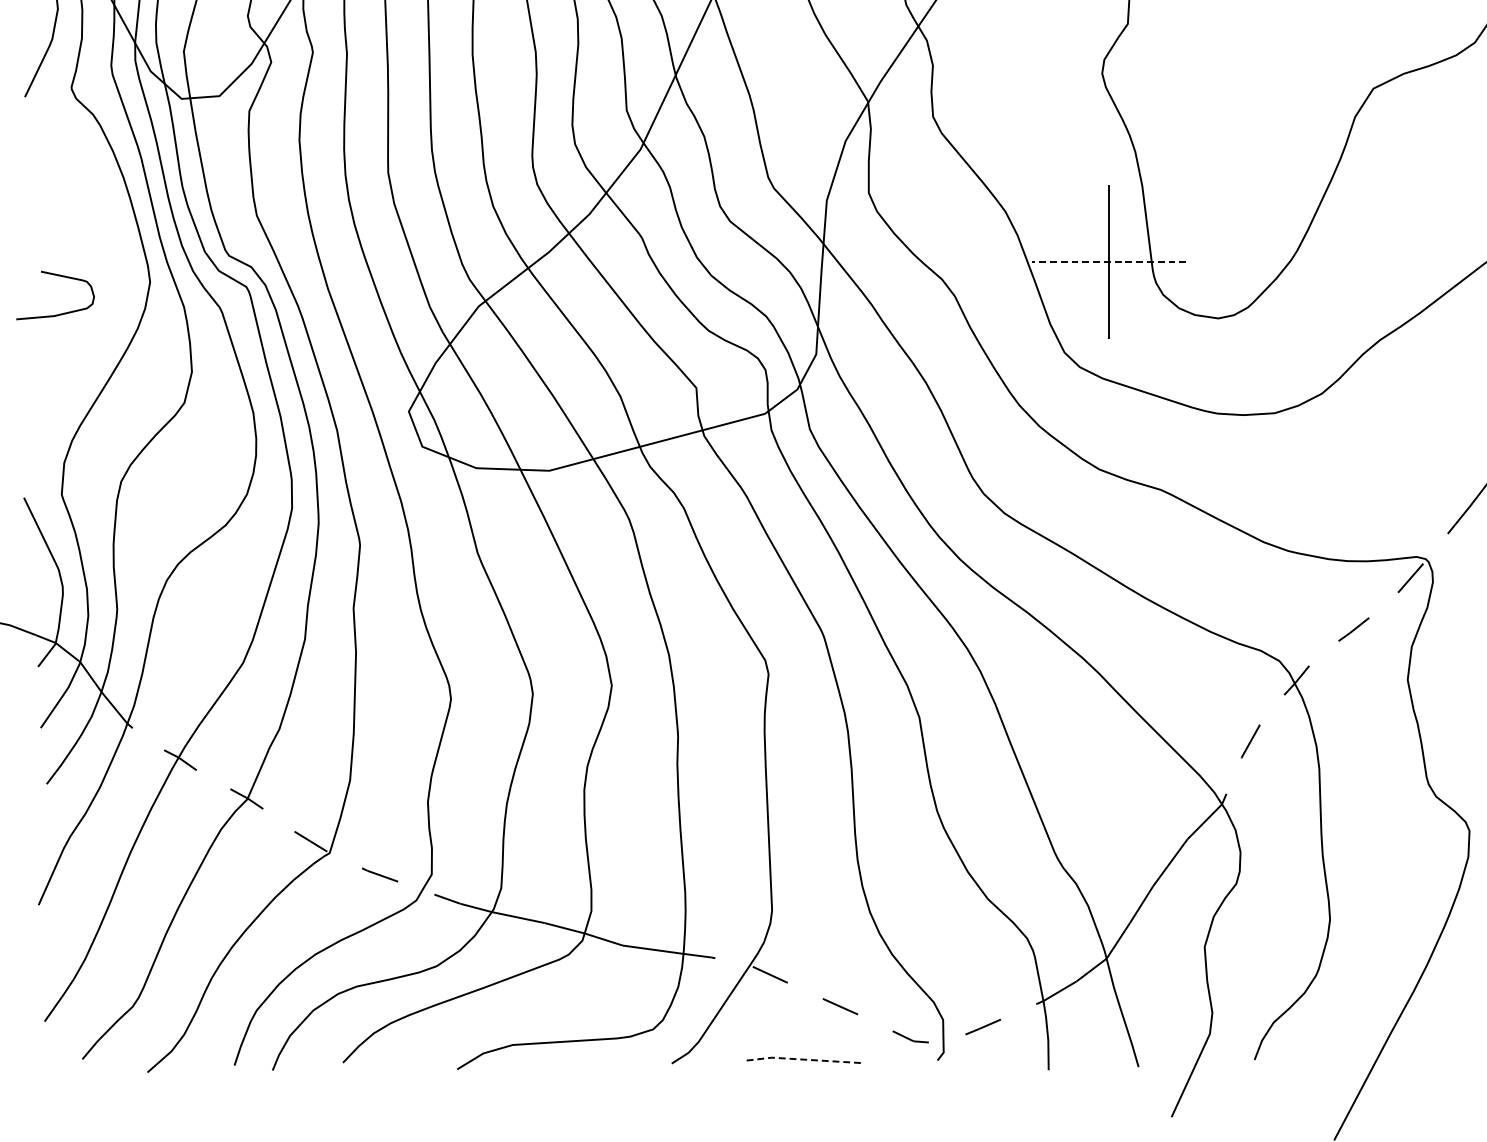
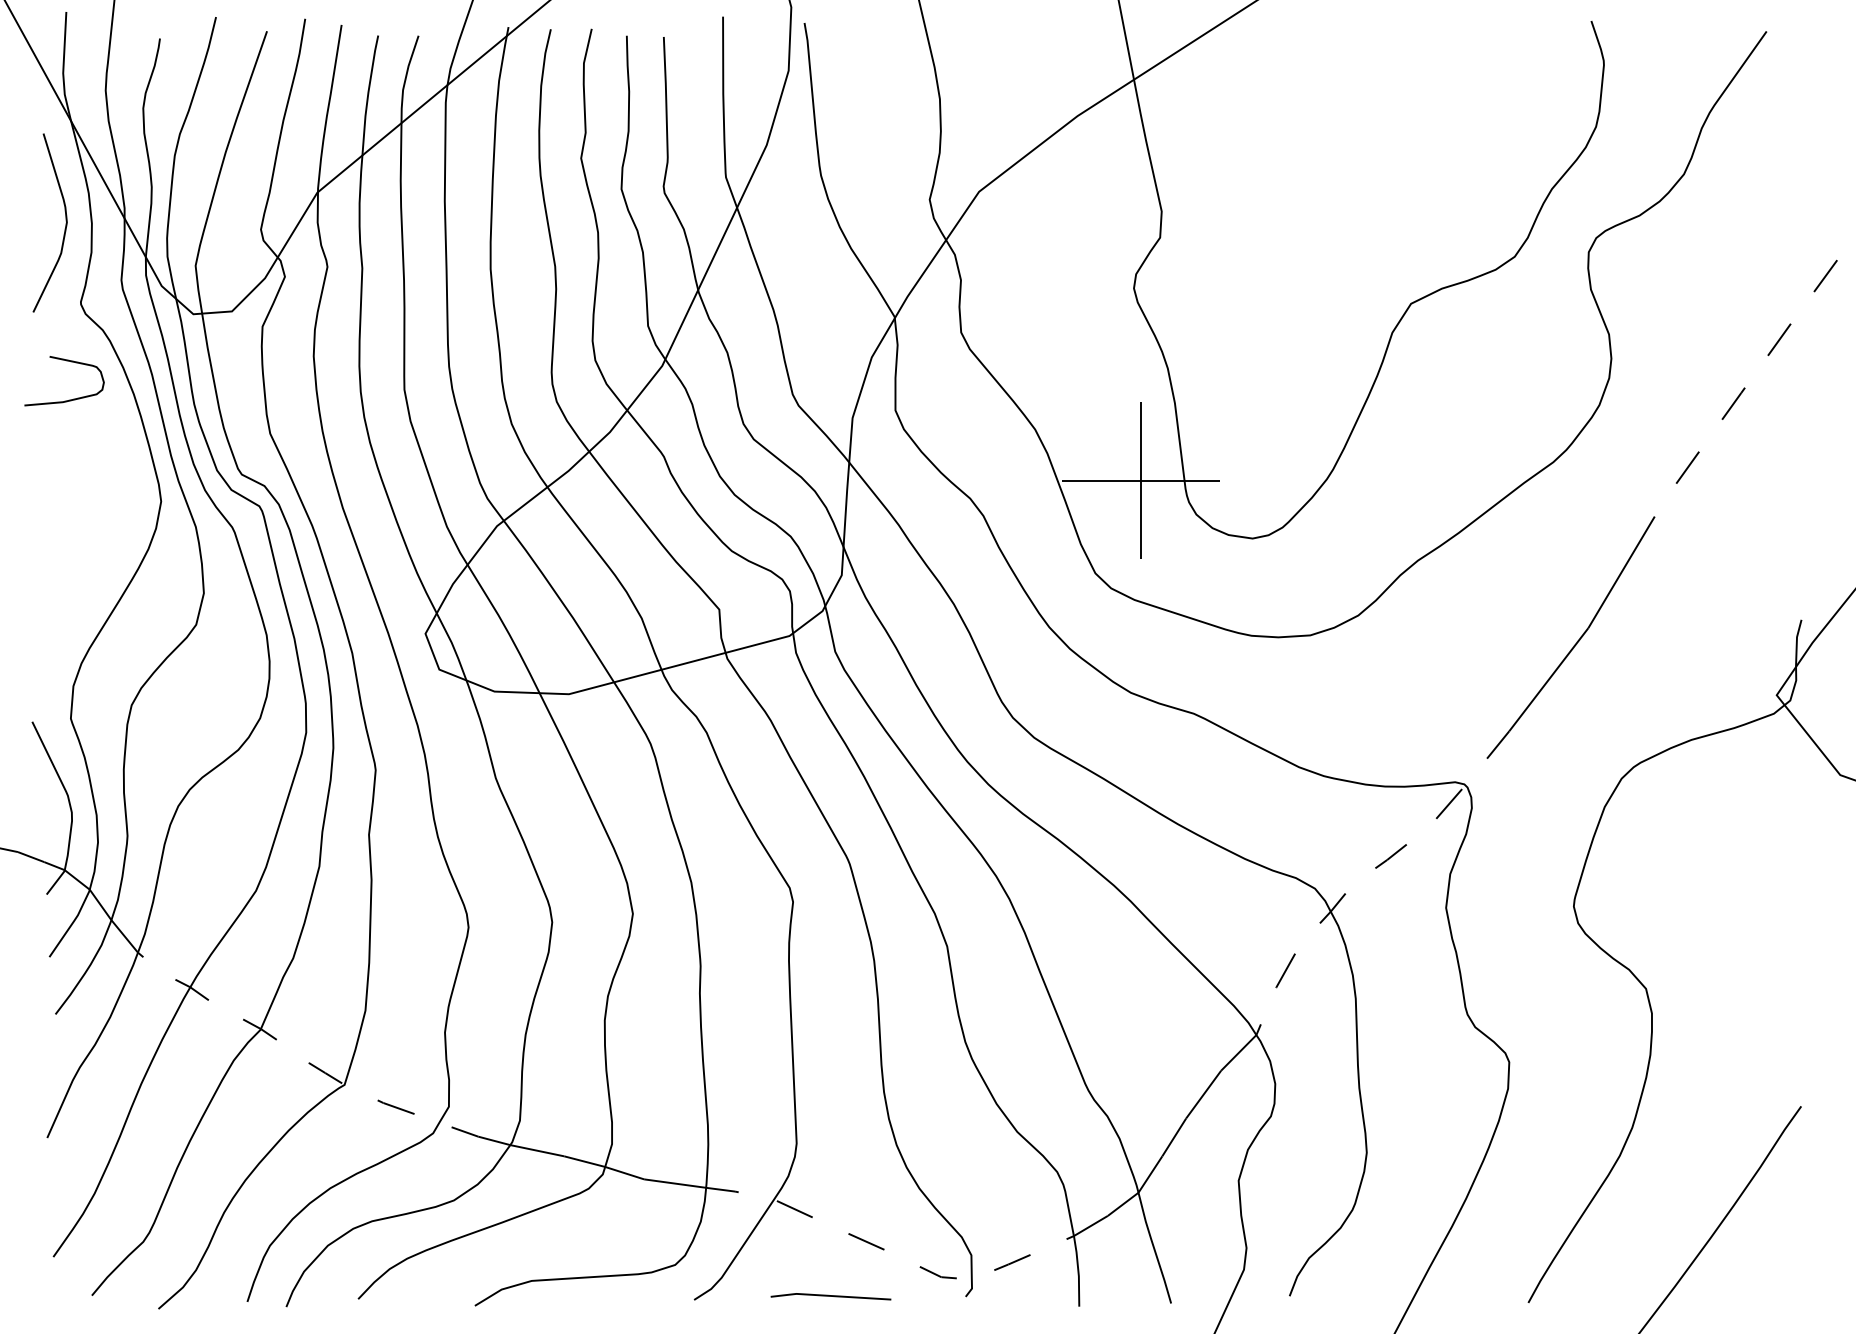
line: (1109, 261) -> (1141, 480), dashed -> solid
curve: (60, 313) -> (69, 399), moved
line: (806, 1059) -> (831, 1295), dashed -> solid

